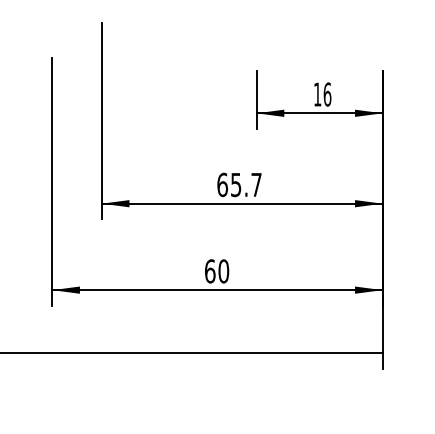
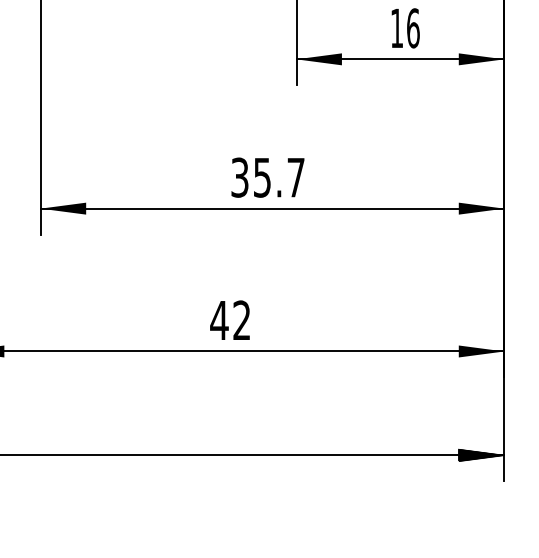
text: (222, 184) -> (239, 176), 65.7 -> 35.7
text: (216, 271) -> (229, 320), 60 -> 42
hatch: (368, 352) -> (481, 454), added

